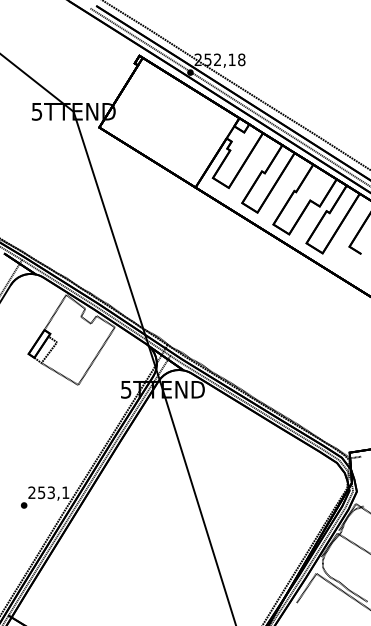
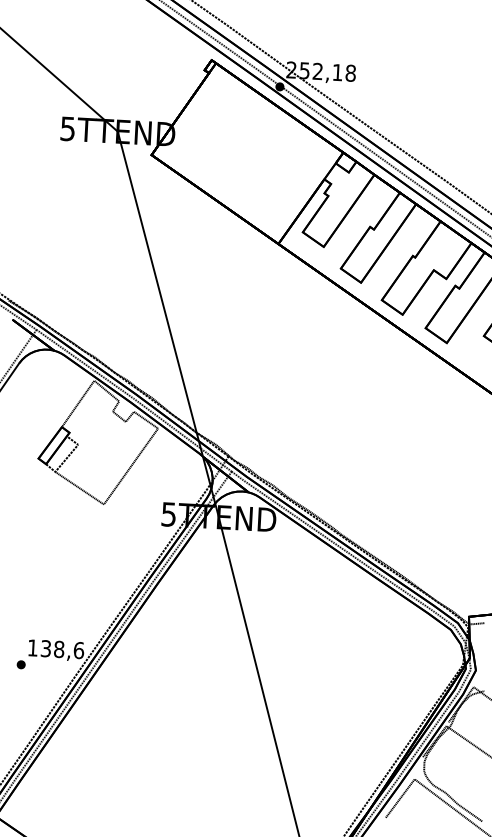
text: (48, 492) -> (55, 648), 253,1 -> 138,6

